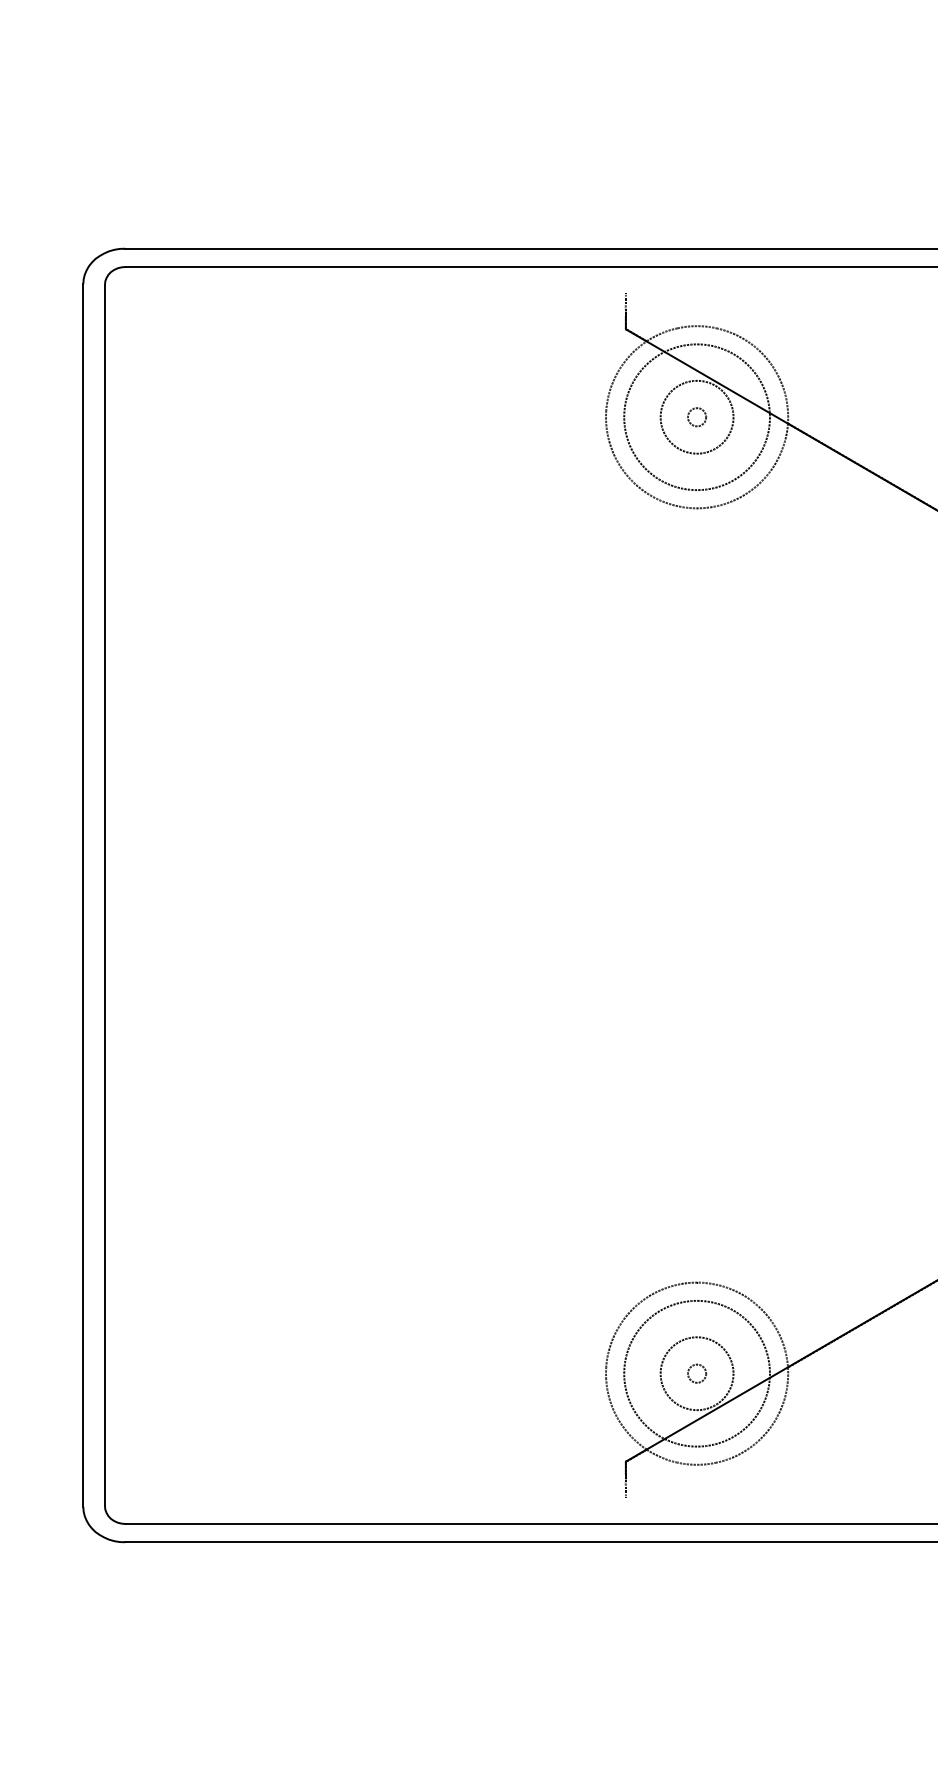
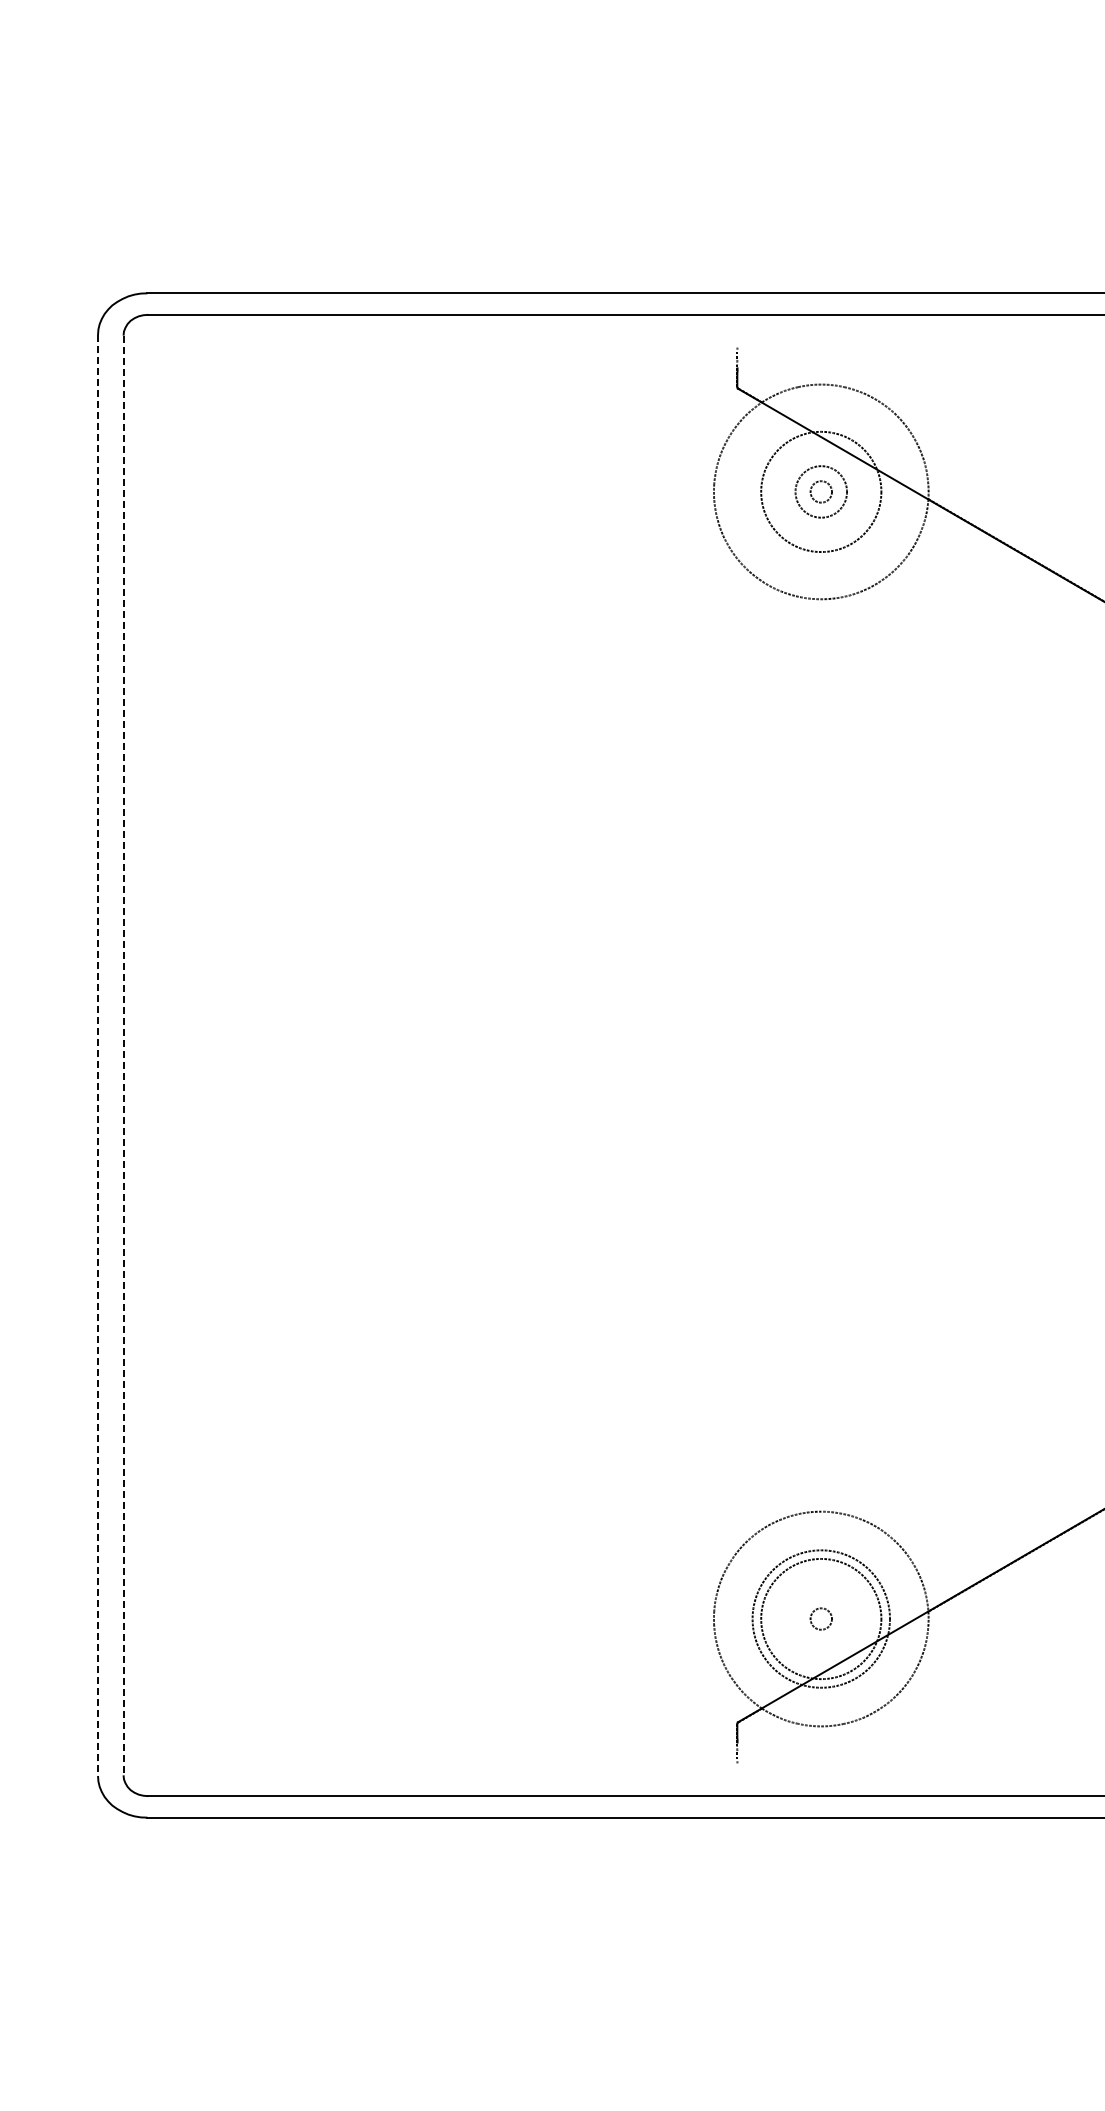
circle: (697, 416) -> (821, 491), size x0.6
circle: (697, 416) -> (821, 491), size x0.7
line: (83, 895) -> (98, 1055), solid -> dashed
line: (104, 895) -> (123, 1055), solid -> dashed
circle: (697, 1373) -> (821, 1618), size x0.7
circle: (697, 1373) -> (821, 1618), size x1.6

